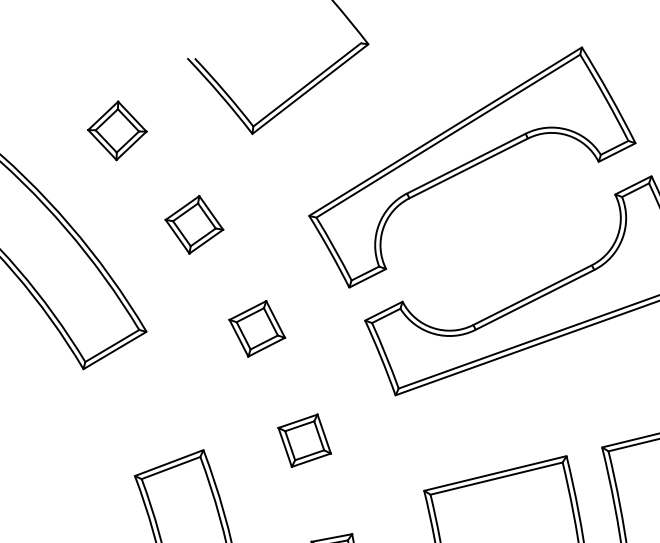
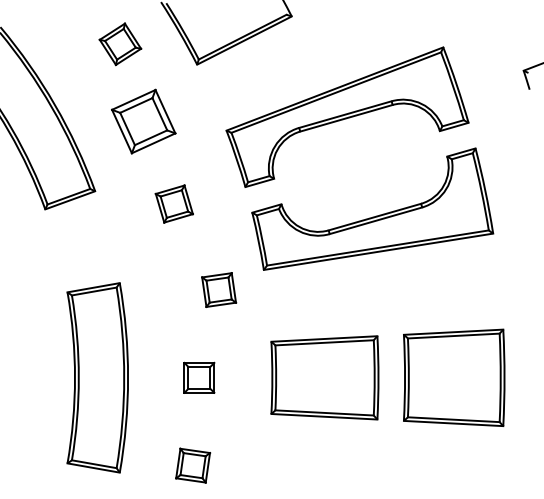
part: (117, 131) -> (120, 44), moved
part: (194, 224) -> (143, 121), size x1.6
part: (305, 439) -> (219, 289), moved

